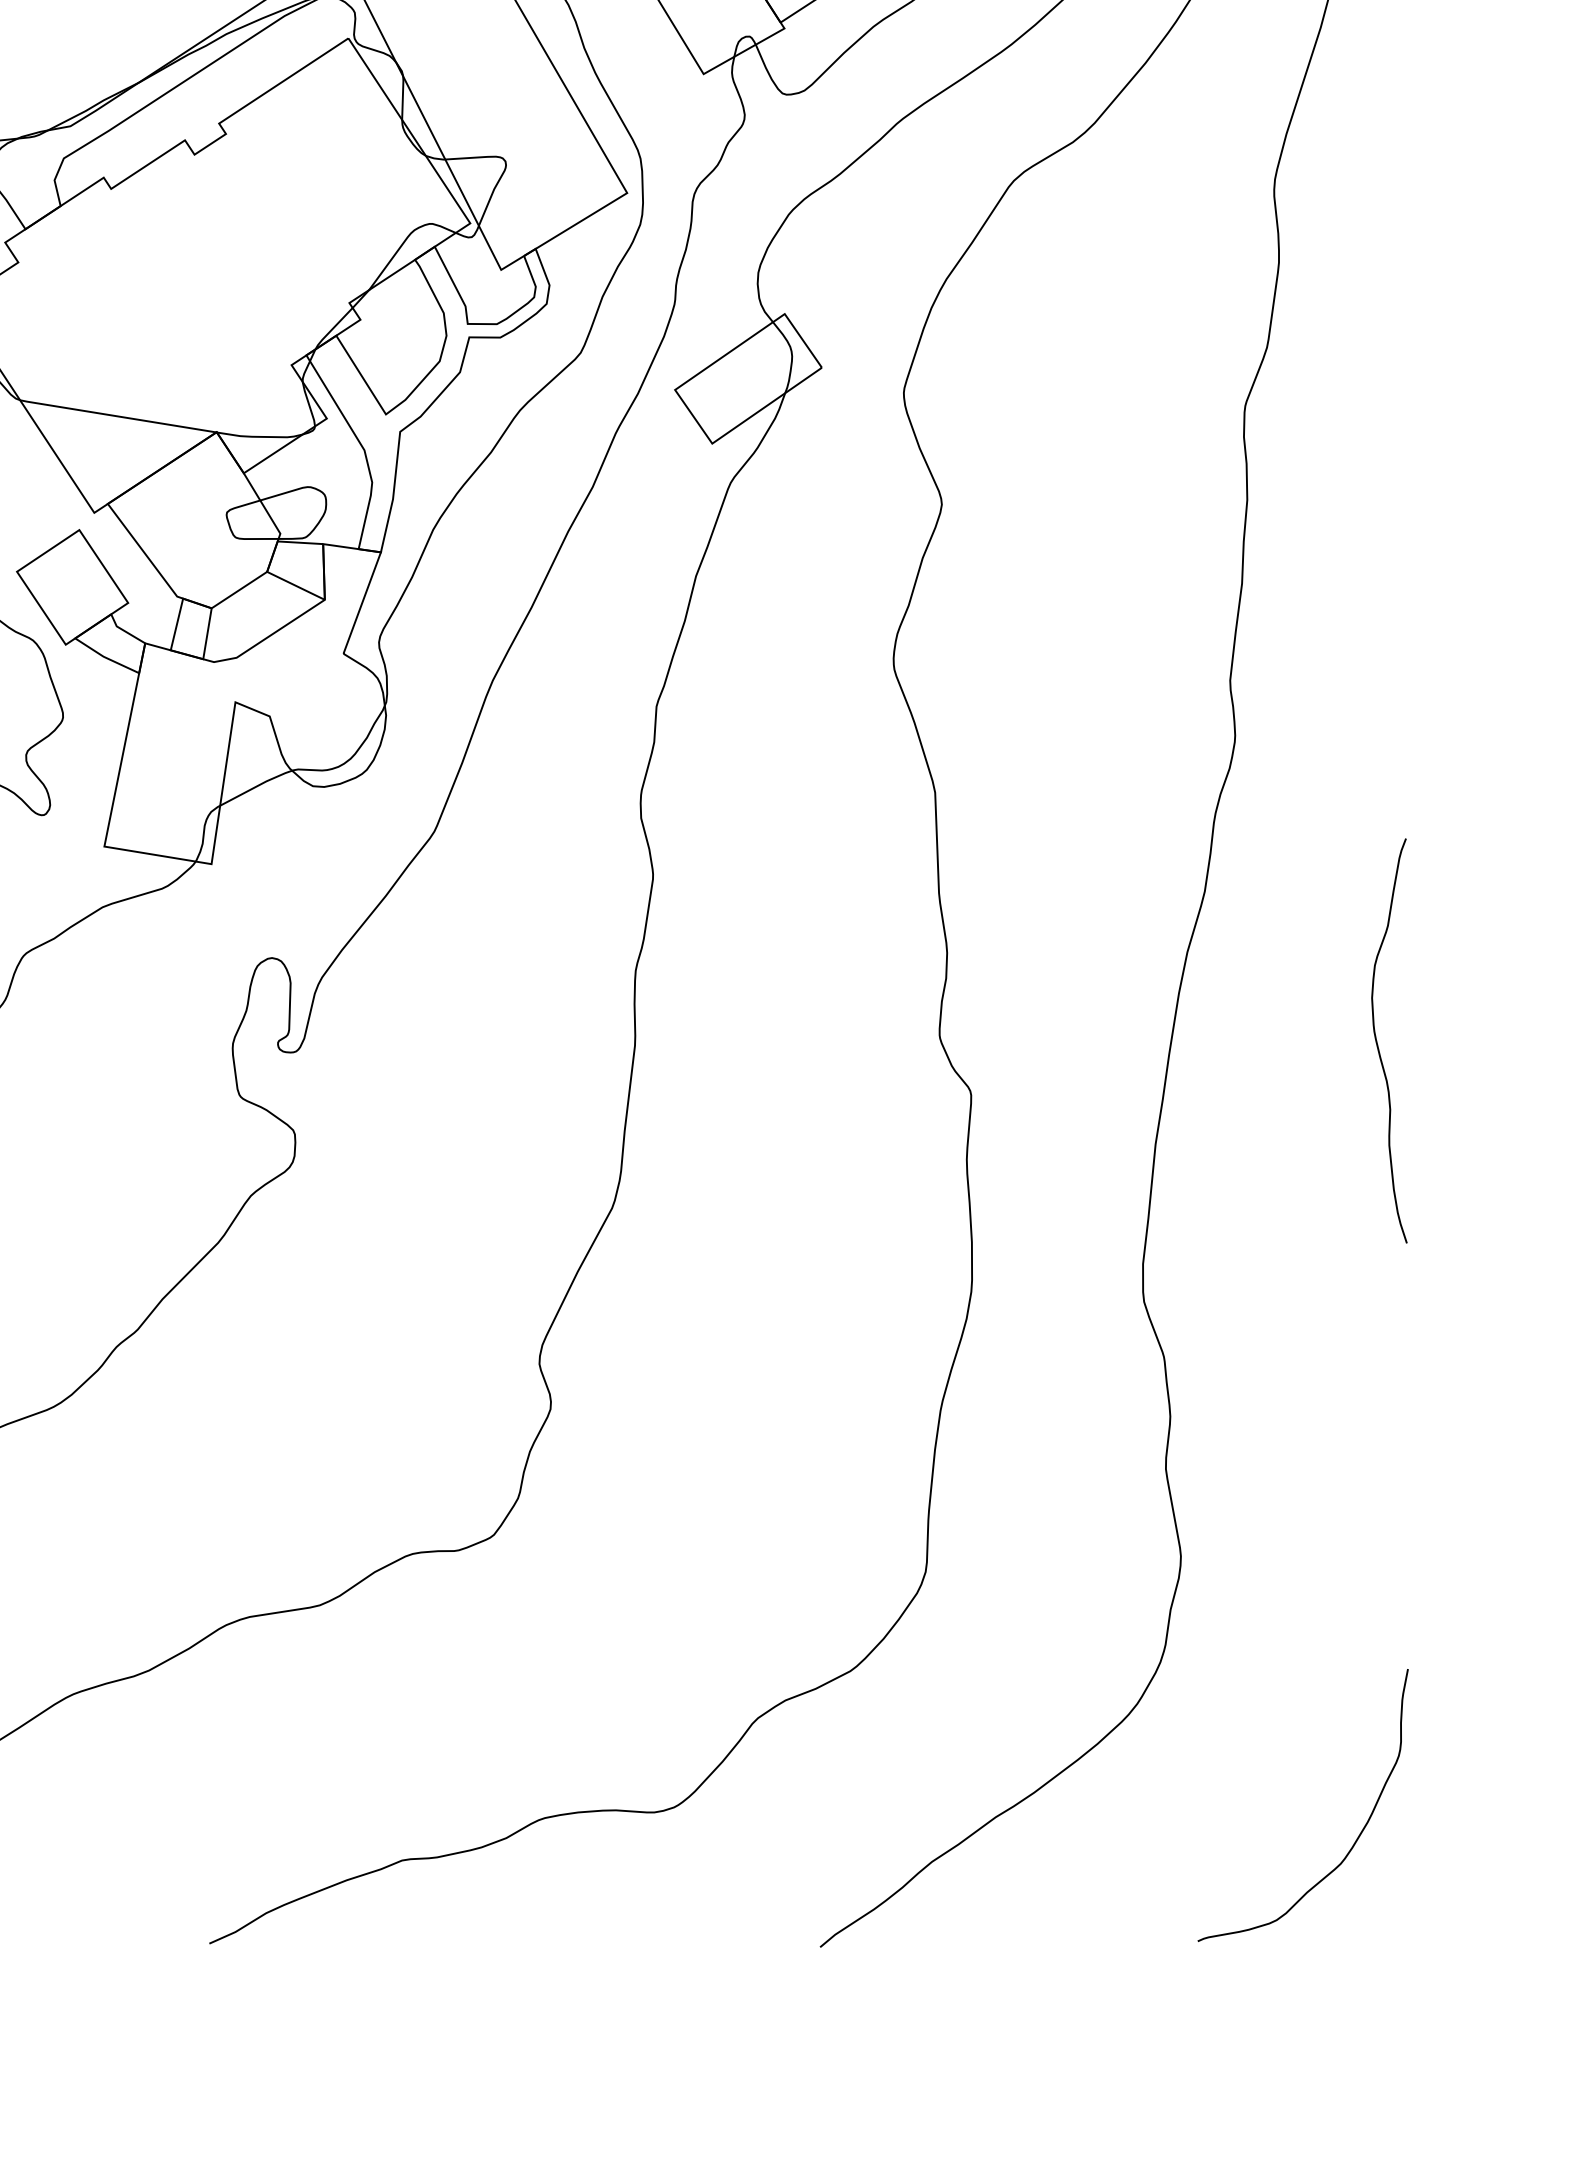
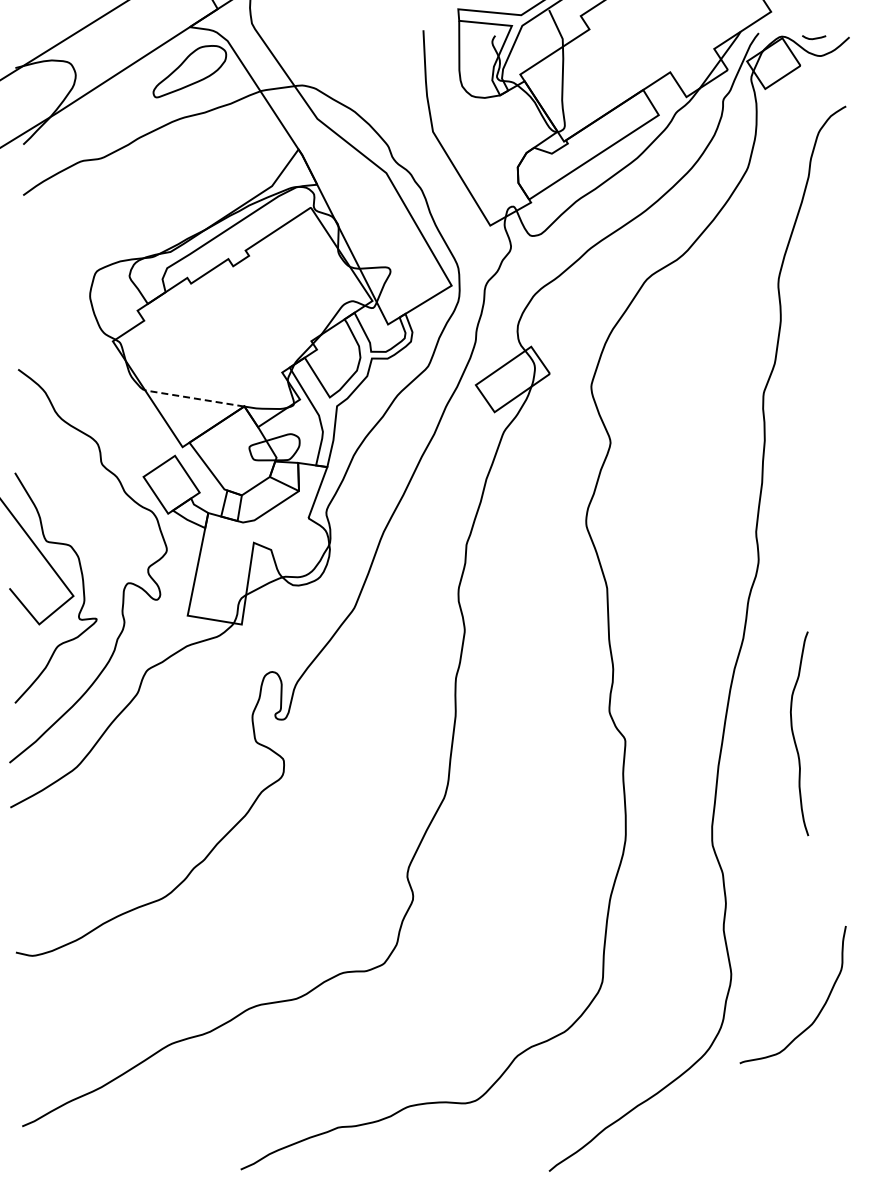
line: (115, 416) -> (193, 398), solid -> dashed
curve: (1379, 1044) -> (794, 735), moved
curve: (1357, 1834) -> (820, 1009), moved

